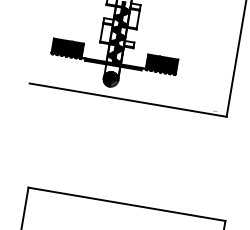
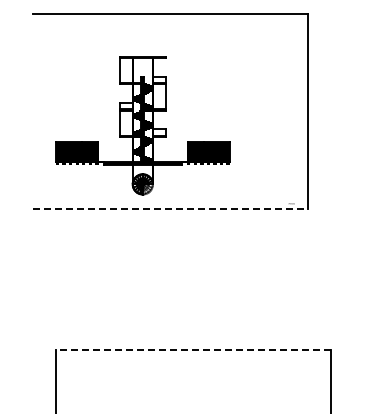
line: (127, 100) -> (170, 208), solid -> dashed
line: (127, 204) -> (193, 350), solid -> dashed

